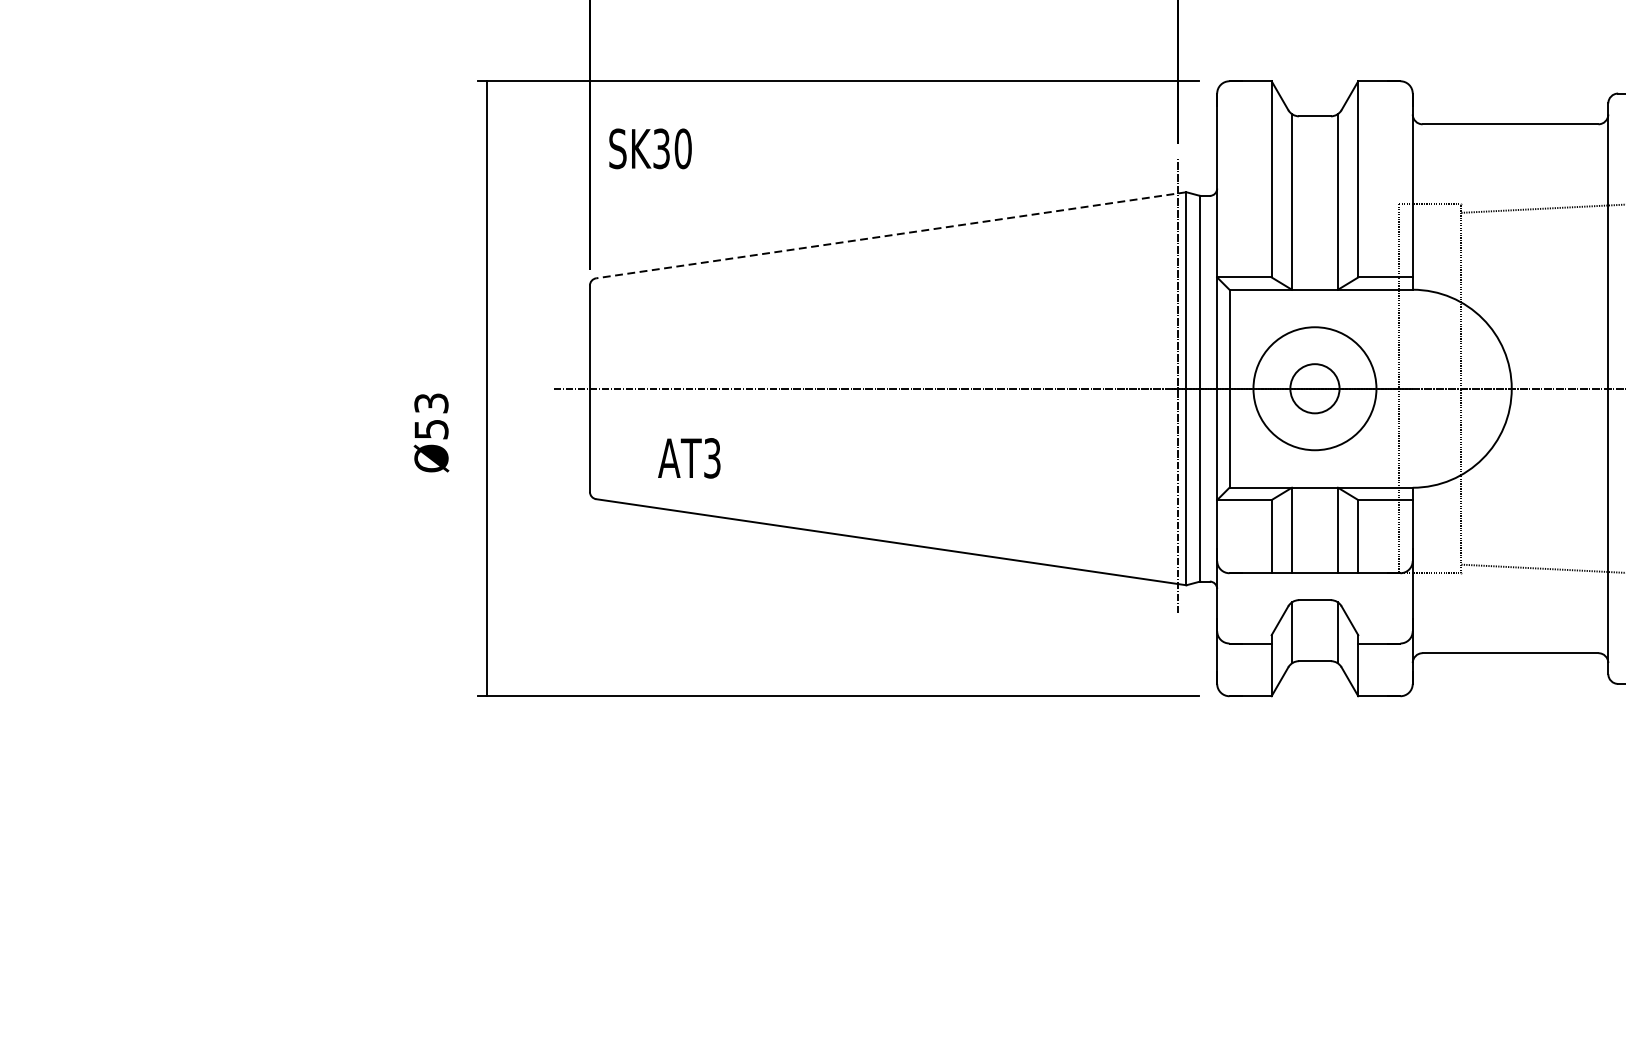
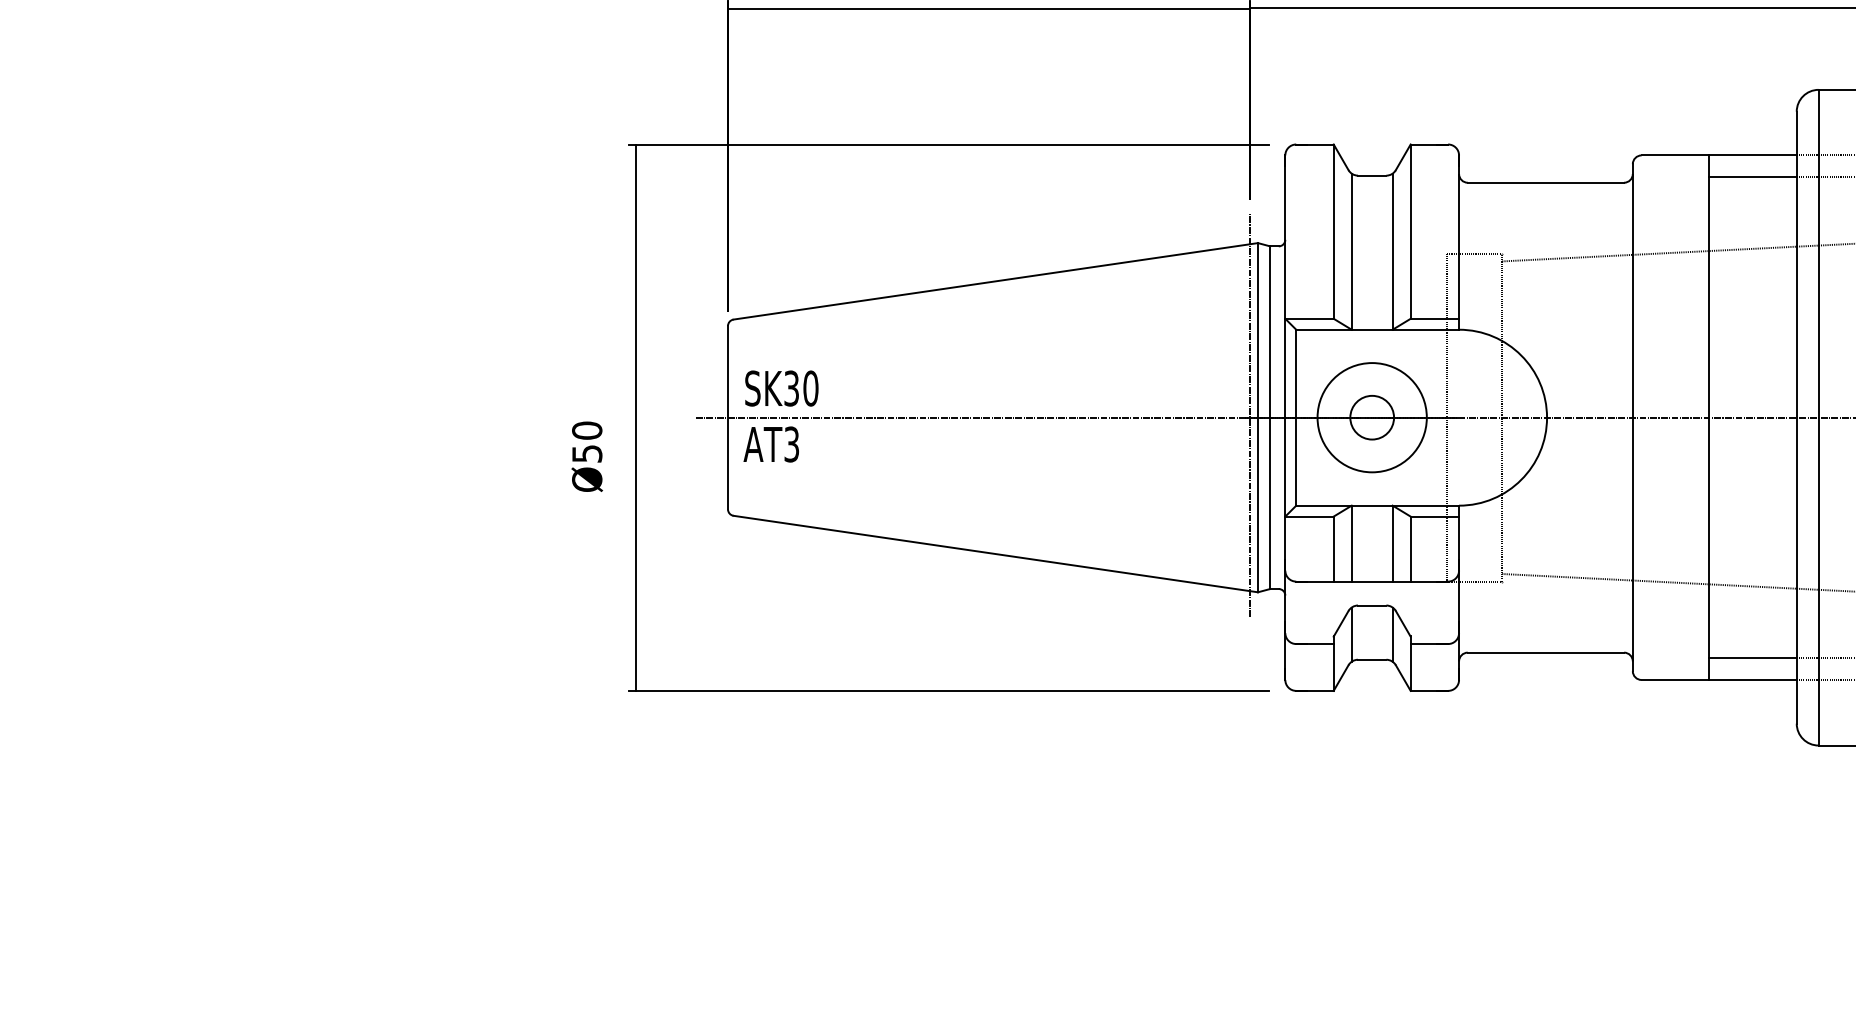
text: (650, 148) -> (781, 388), moved
line: (890, 235) -> (995, 281), dashed -> solid
text: (431, 403) -> (587, 430), Ø53 -> Ø50
text: (688, 458) -> (770, 444), moved

